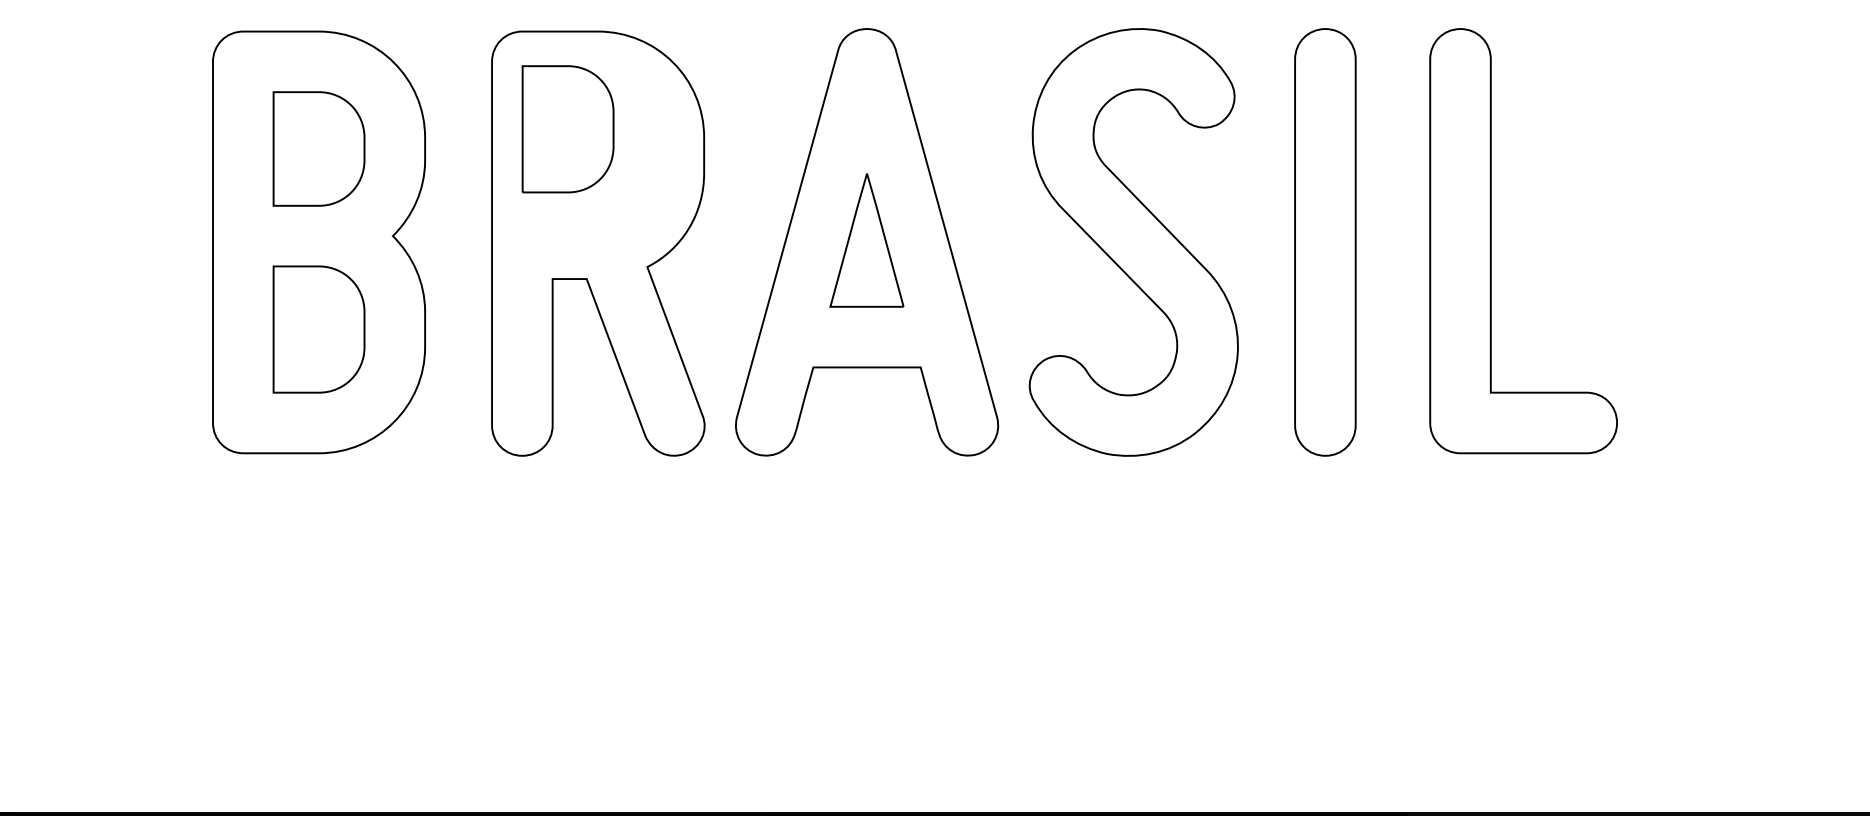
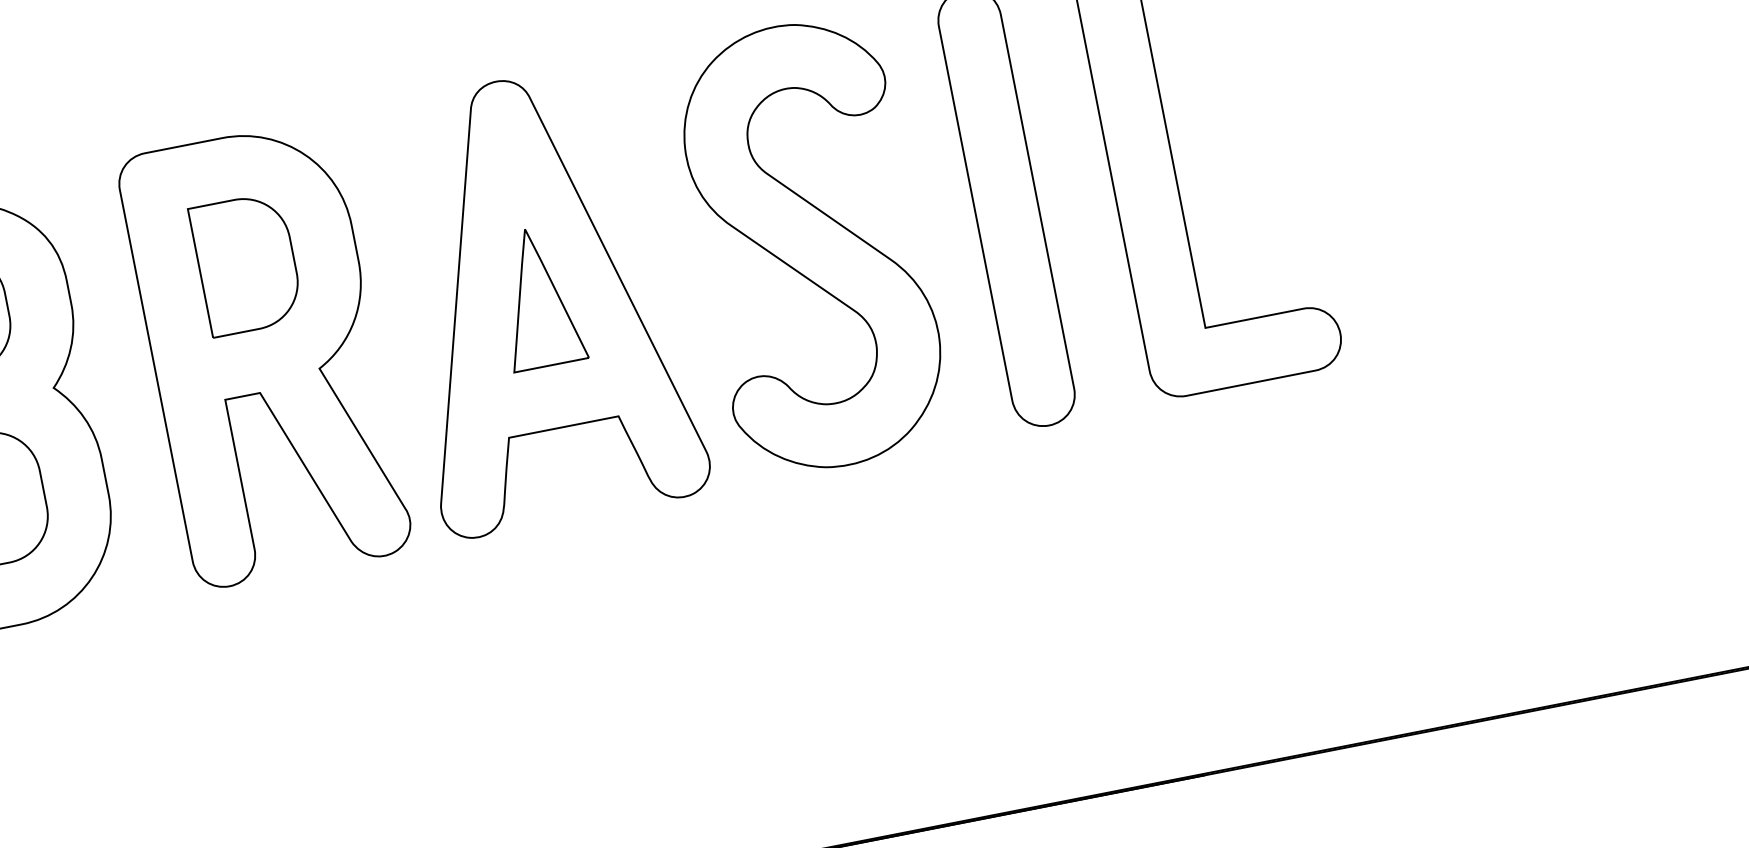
part: (567, 129) -> (246, 264), moved

